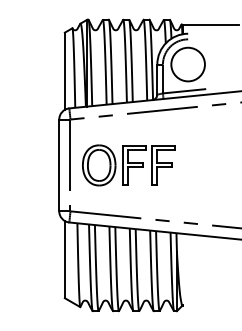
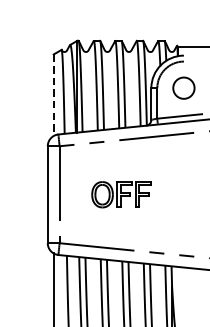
circle: (187, 64) -> (183, 88), size x0.6
line: (64, 71) -> (53, 95), solid -> dashed
part: (128, 165) -> (120, 194), size x0.6

